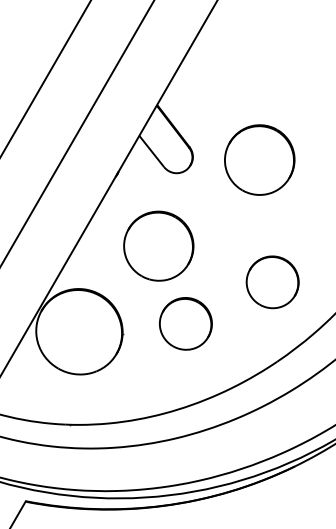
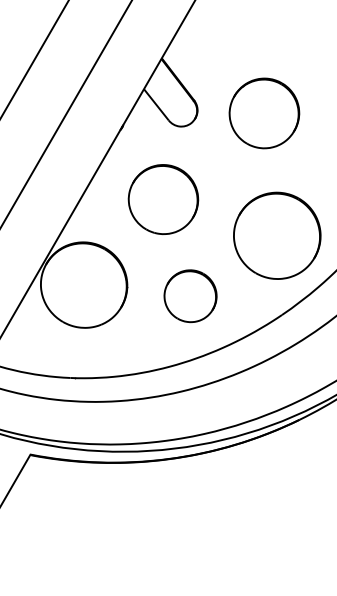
part: (272, 282) -> (277, 235), size x1.67
part: (185, 324) -> (190, 296), moved

